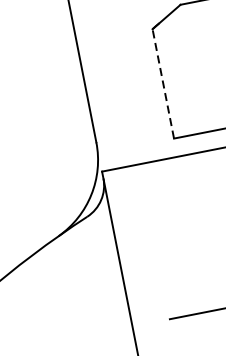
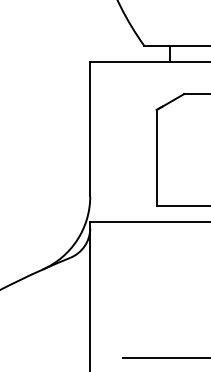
line: (163, 83) -> (156, 157), dashed -> solid

